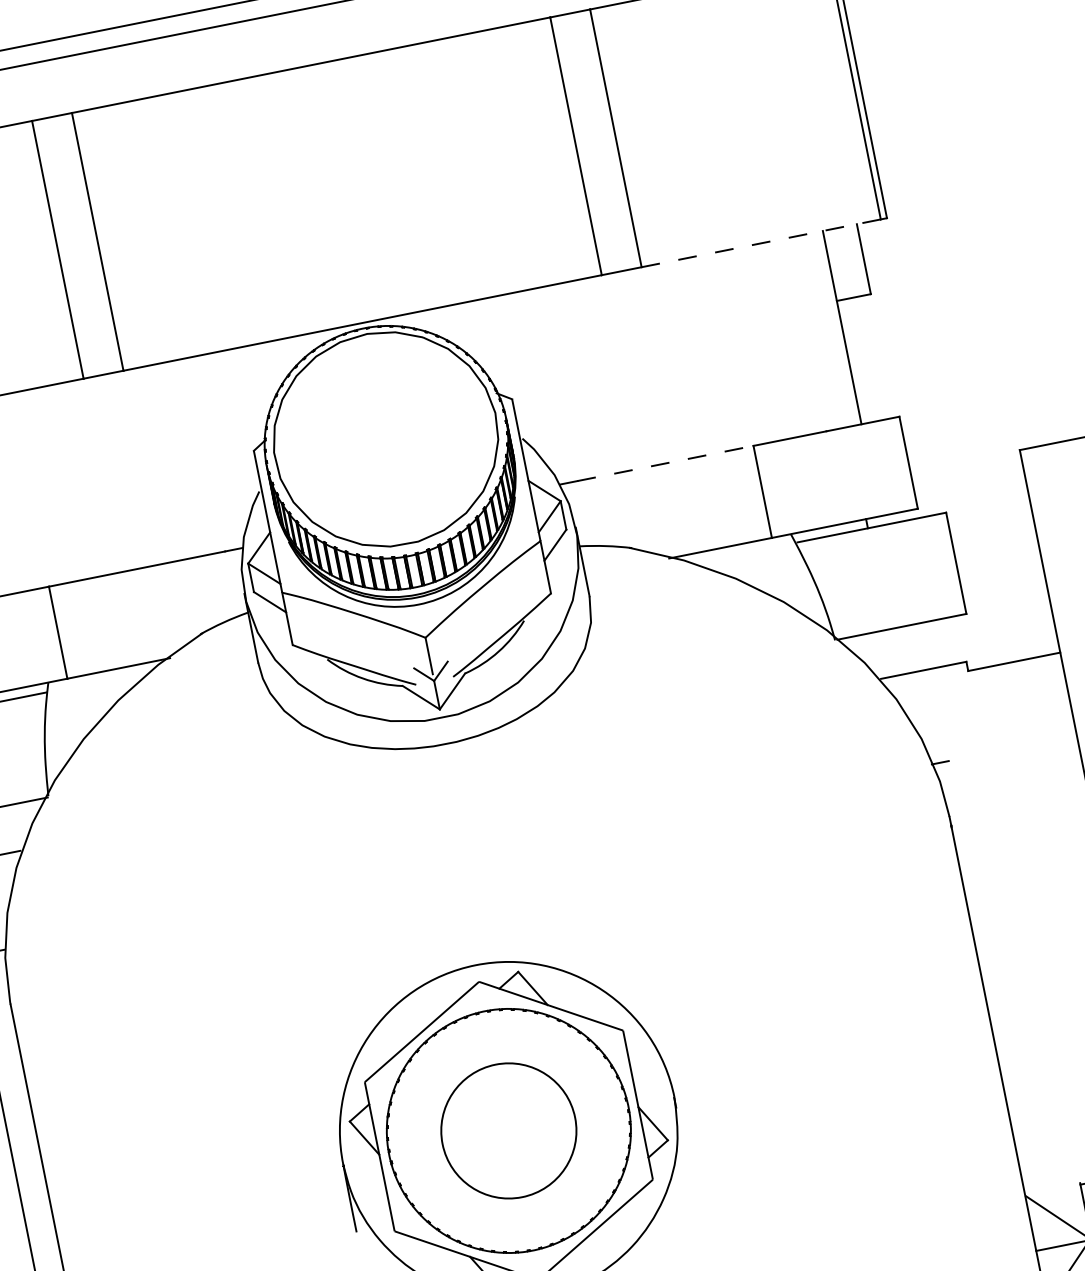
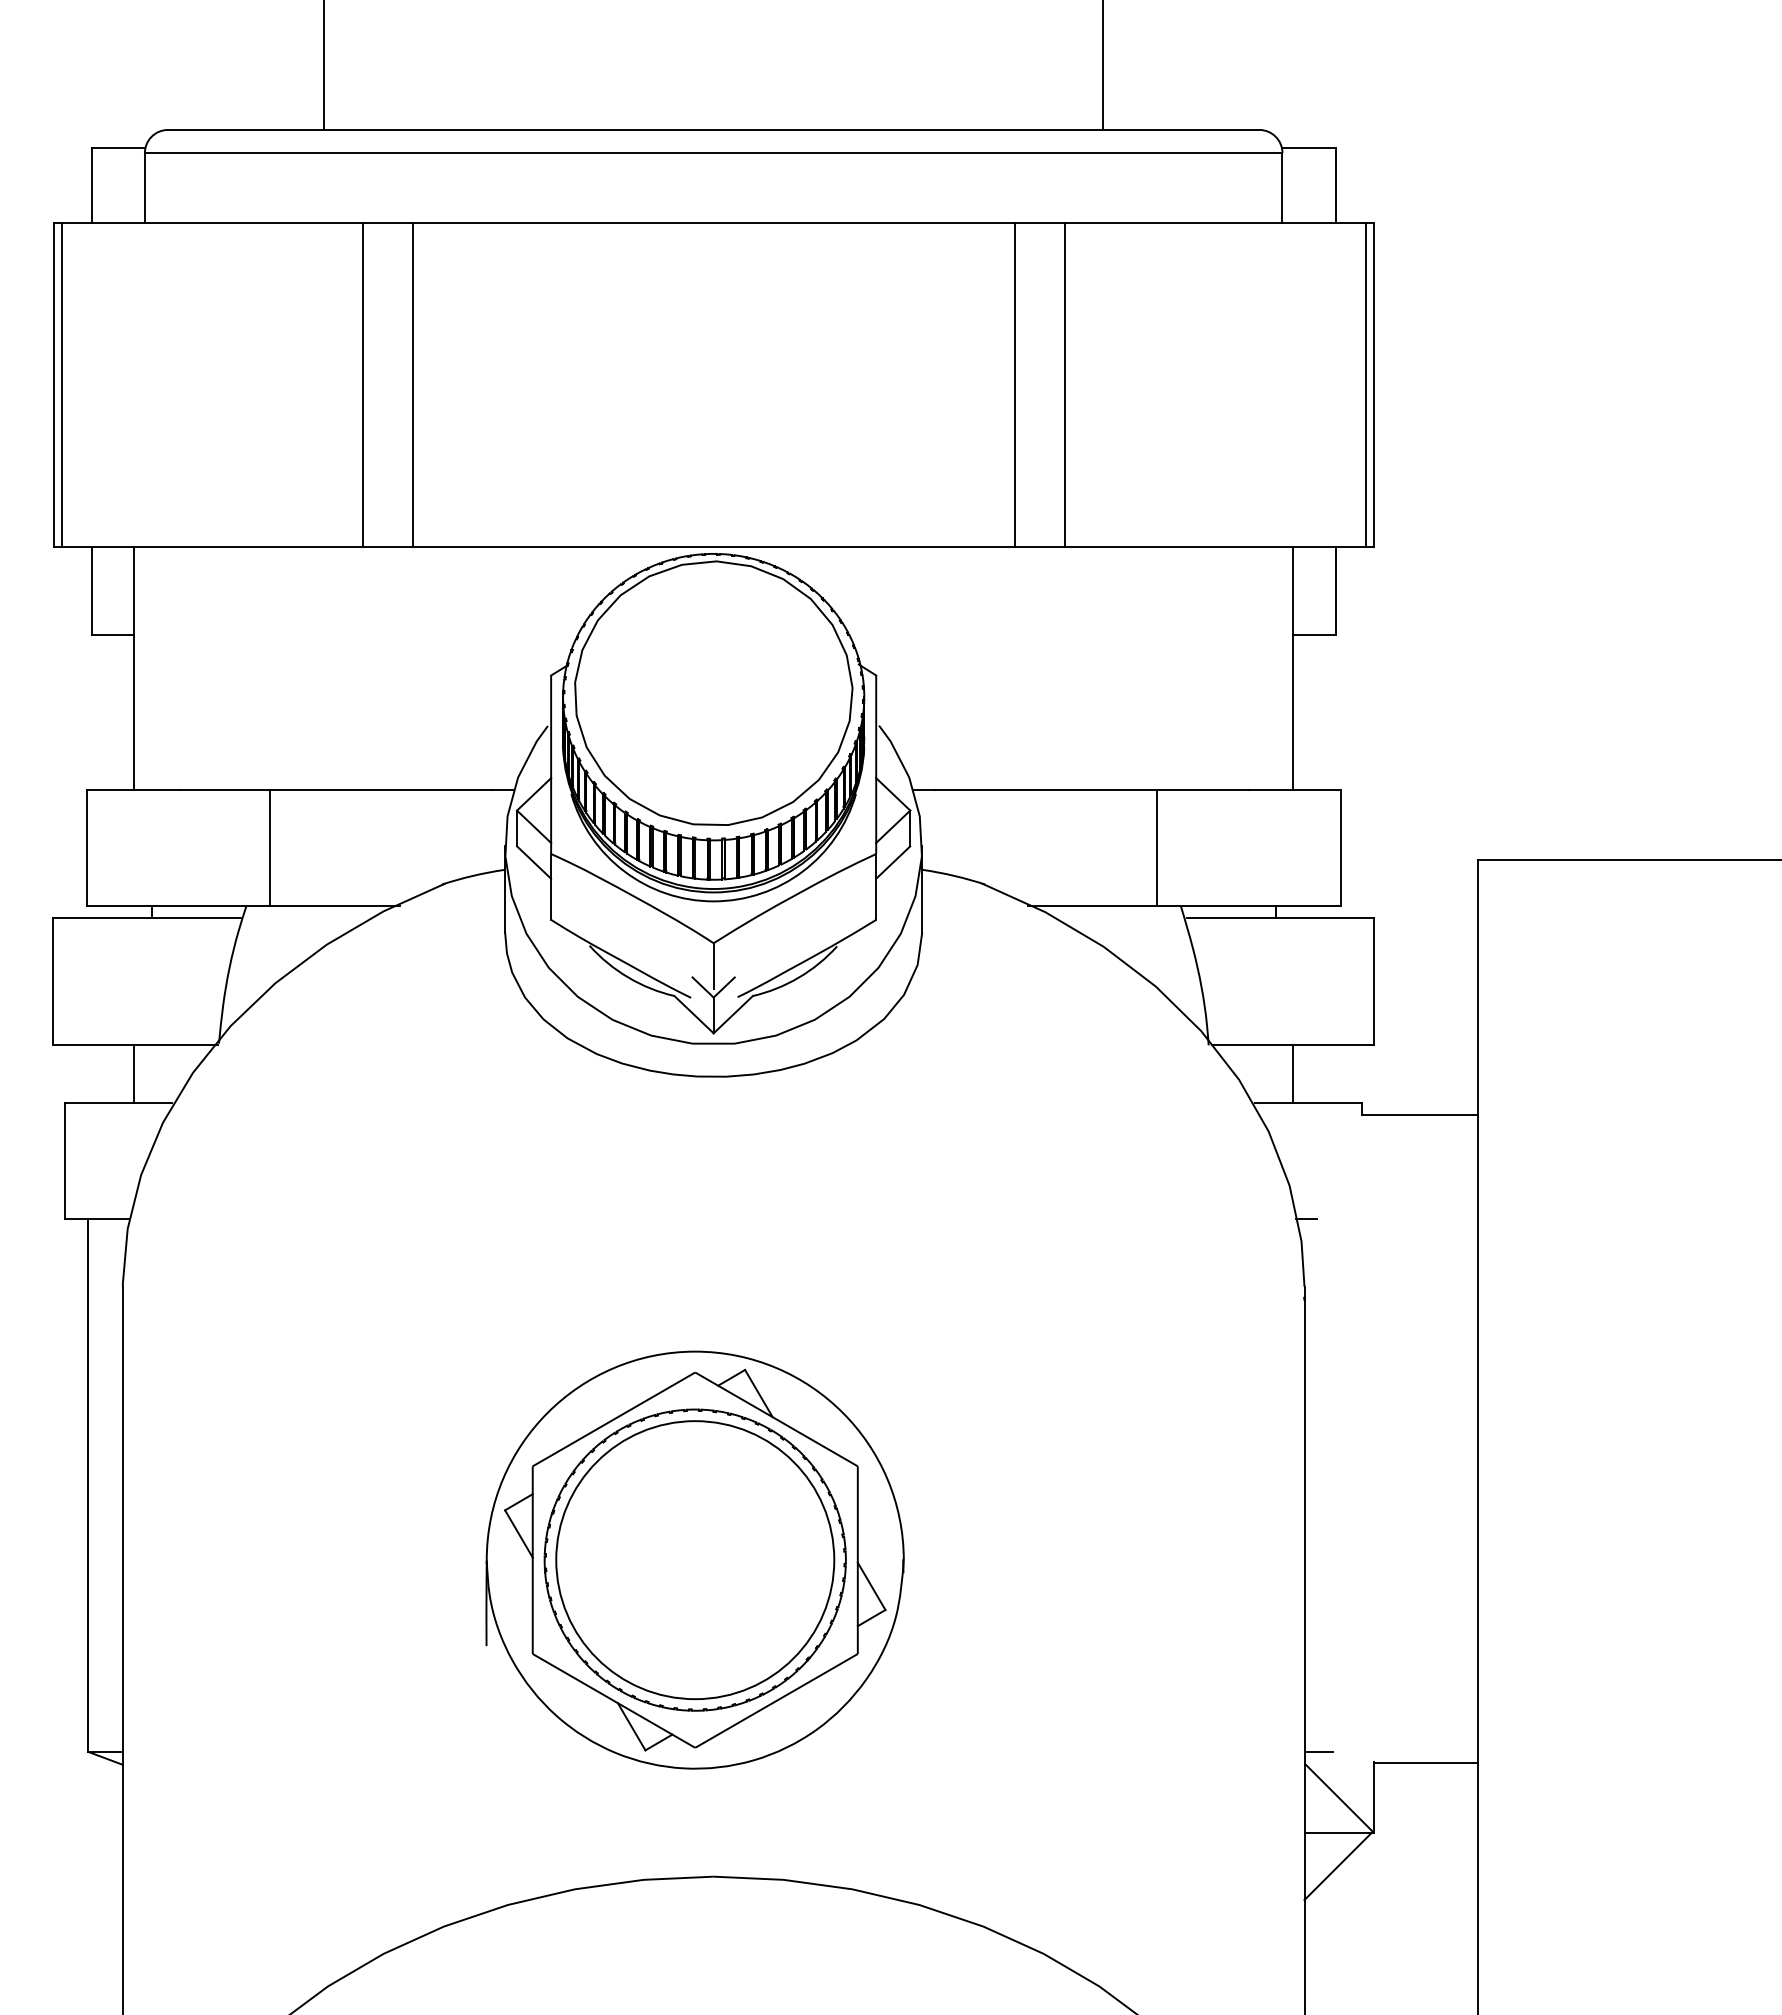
line: (760, 243) -> (1214, 547), dashed -> solid
line: (665, 463) -> (1046, 790), dashed -> solid
line: (906, 650) -> (1292, 1074), added
circle: (509, 1131) -> (695, 1560), size x1.67
line: (1034, 1184) -> (1318, 1751), added

